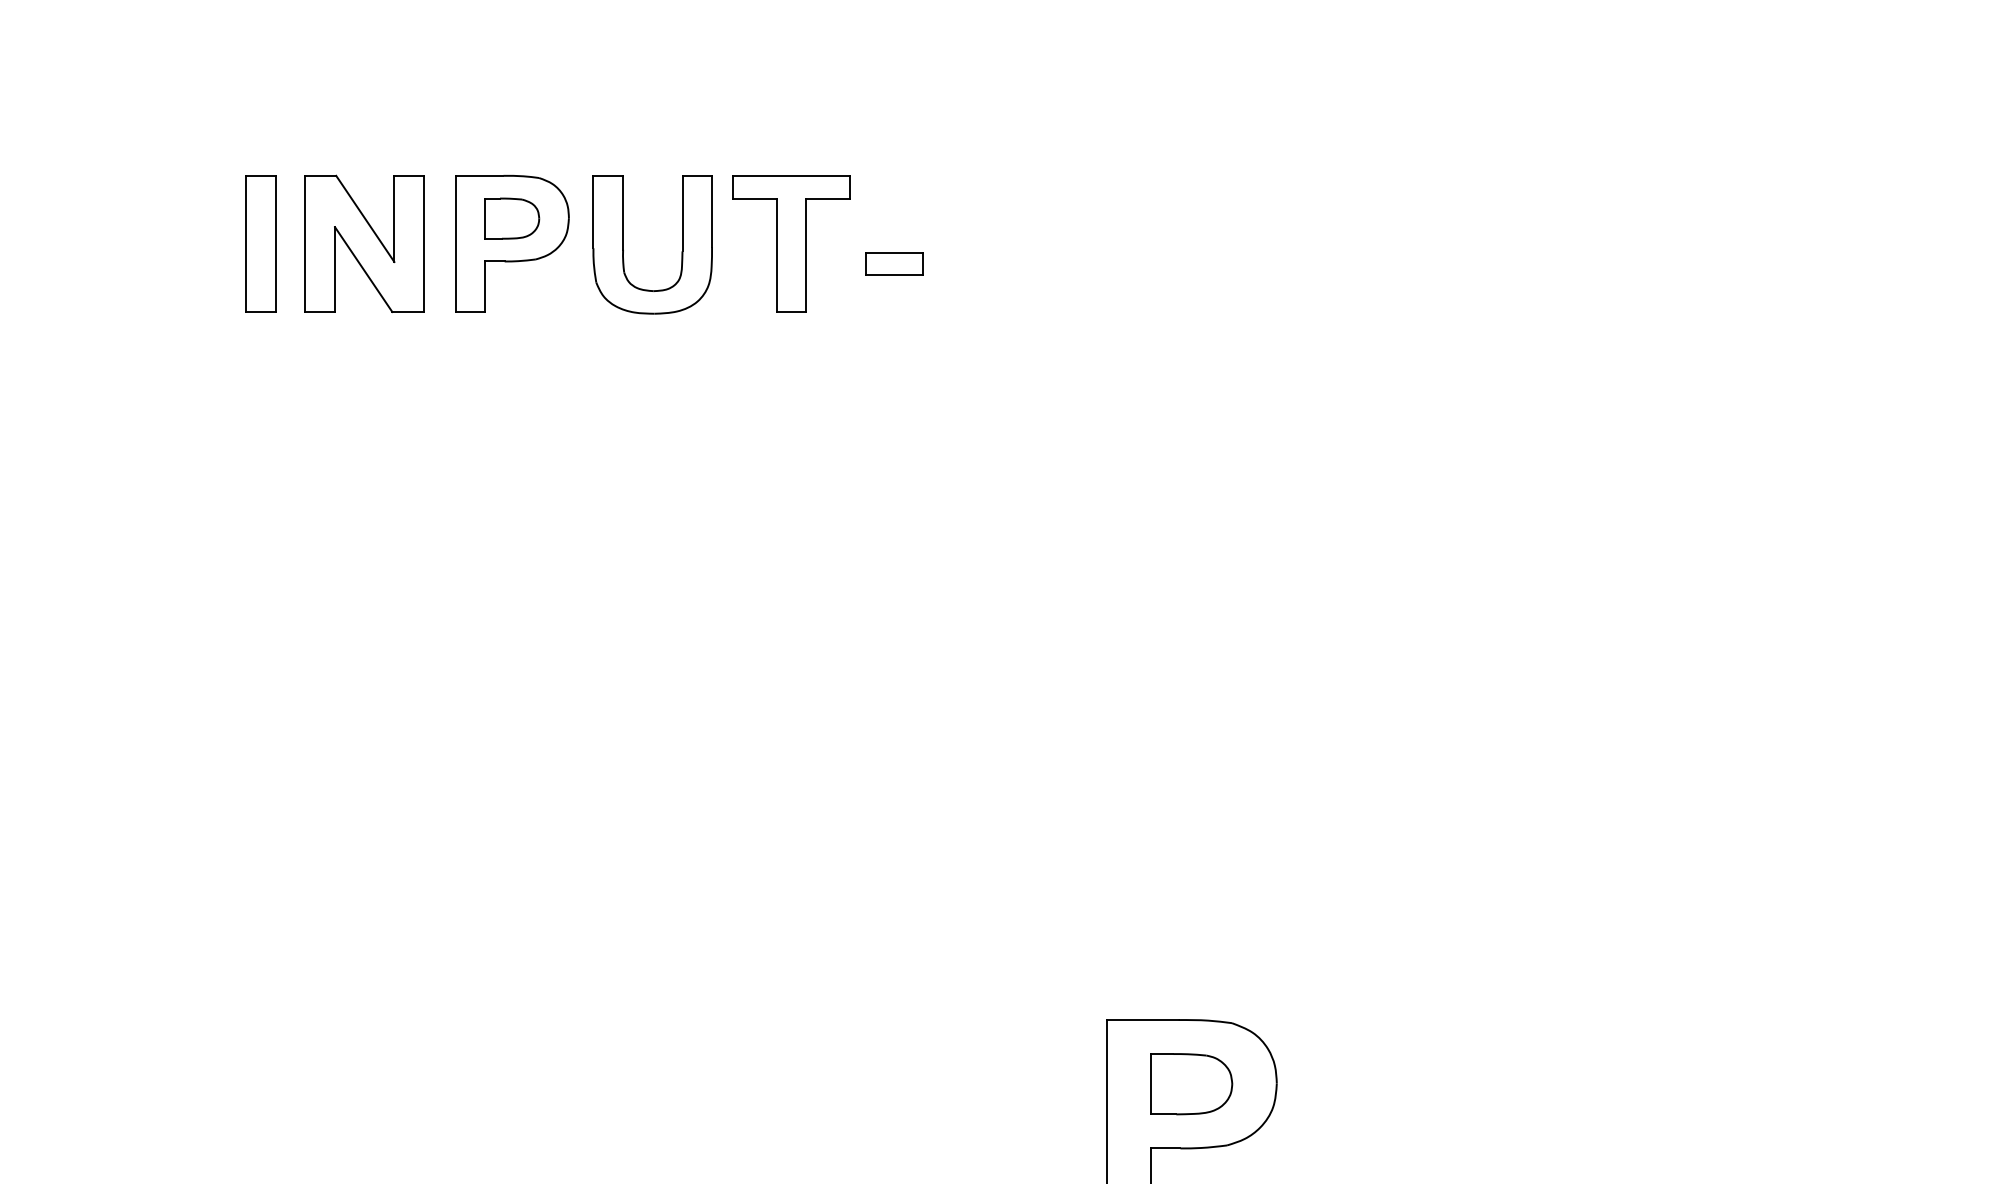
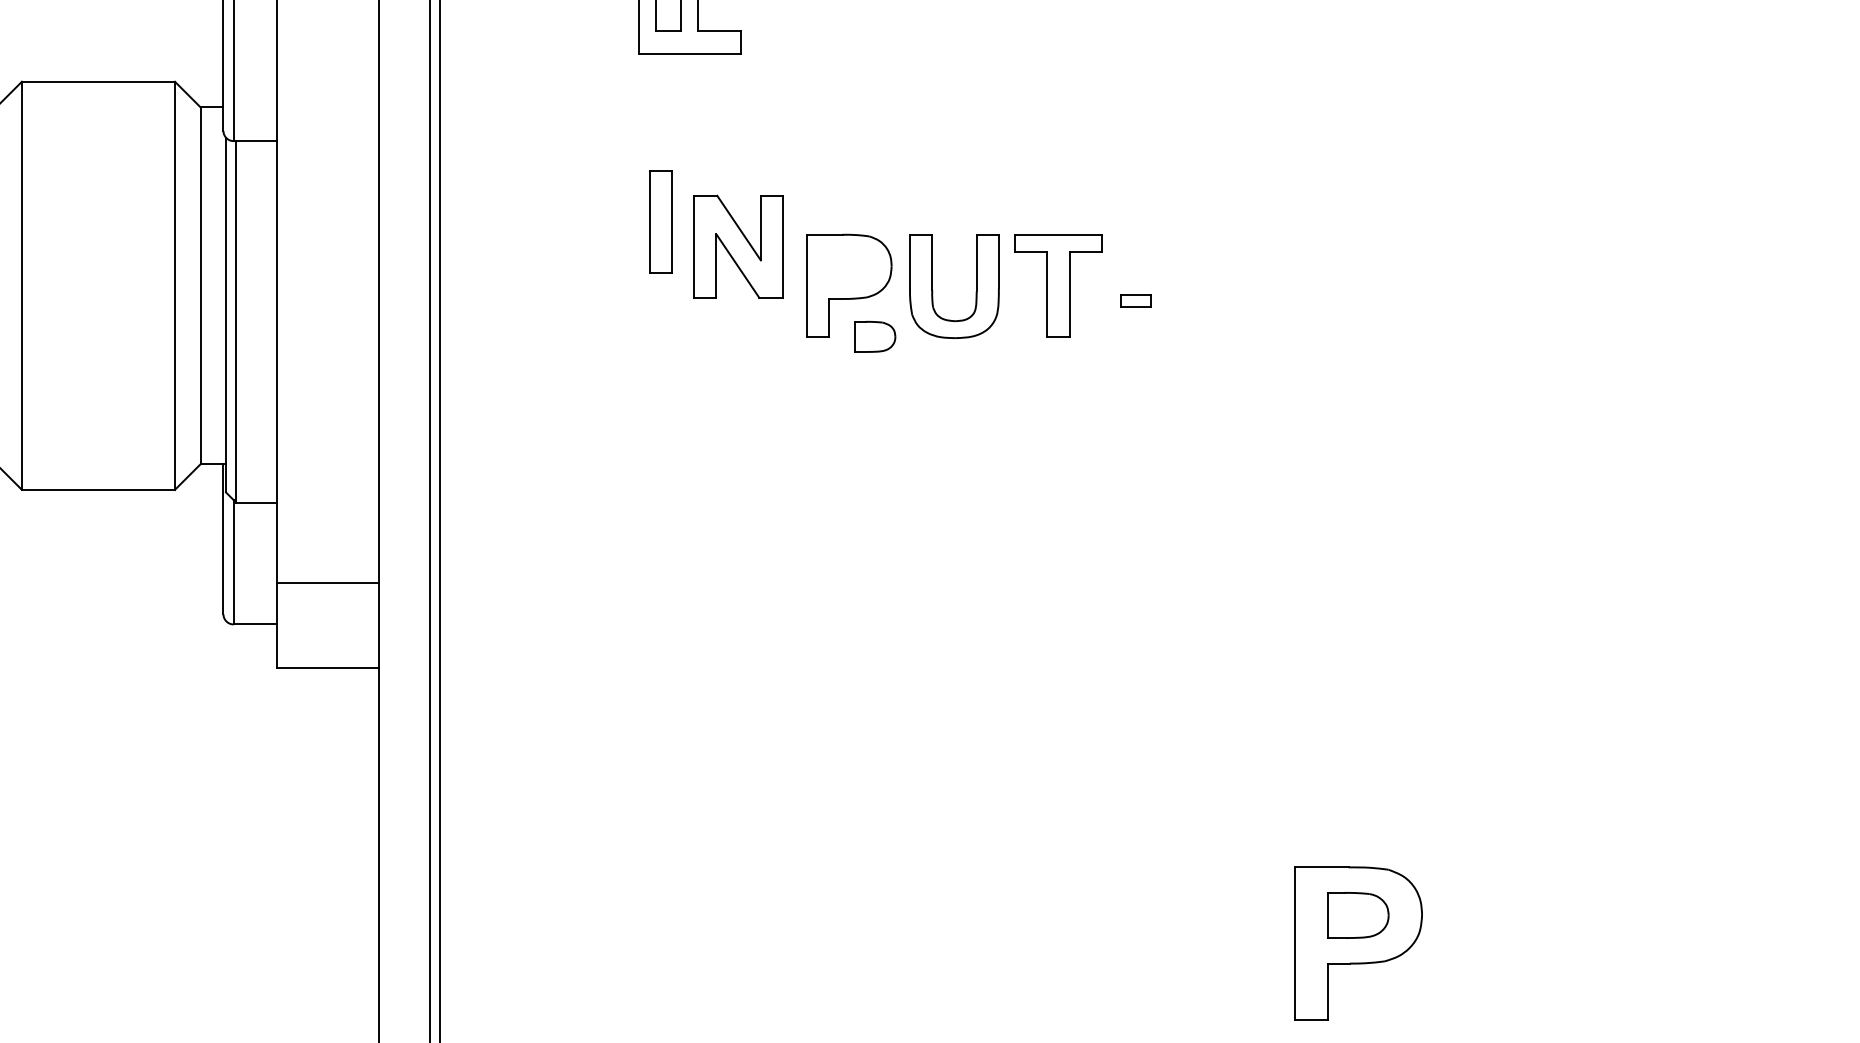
part: (512, 218) -> (875, 336), moved
part: (260, 243) -> (660, 221), moved
part: (364, 243) -> (738, 246), moved
part: (894, 263) -> (1135, 300), size x0.7

